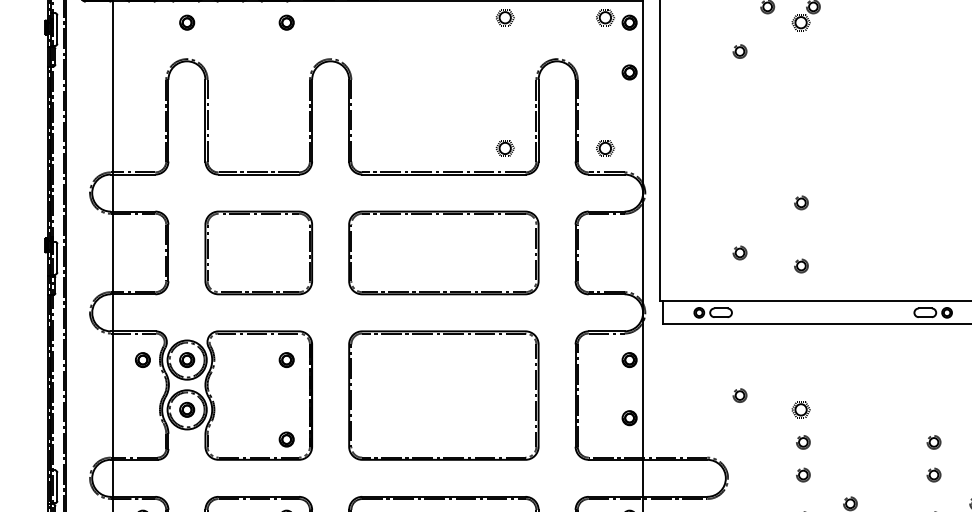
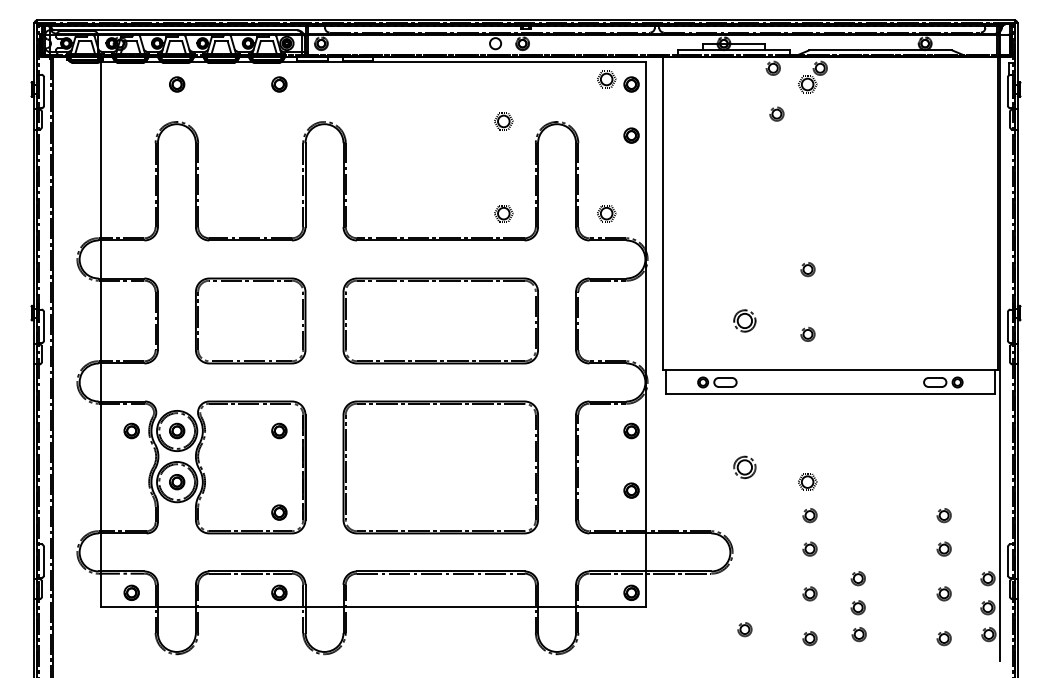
part: (504, 17) -> (503, 121), moved
circle: (739, 50) -> (776, 113), moved
circle: (739, 252) -> (744, 320), size x1.6
part: (739, 395) -> (744, 467), size x1.6

